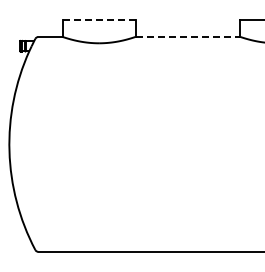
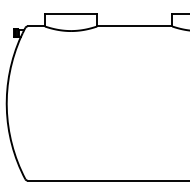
line: (99, 20) -> (71, 14), dashed -> solid
line: (188, 36) -> (135, 26), dashed -> solid

